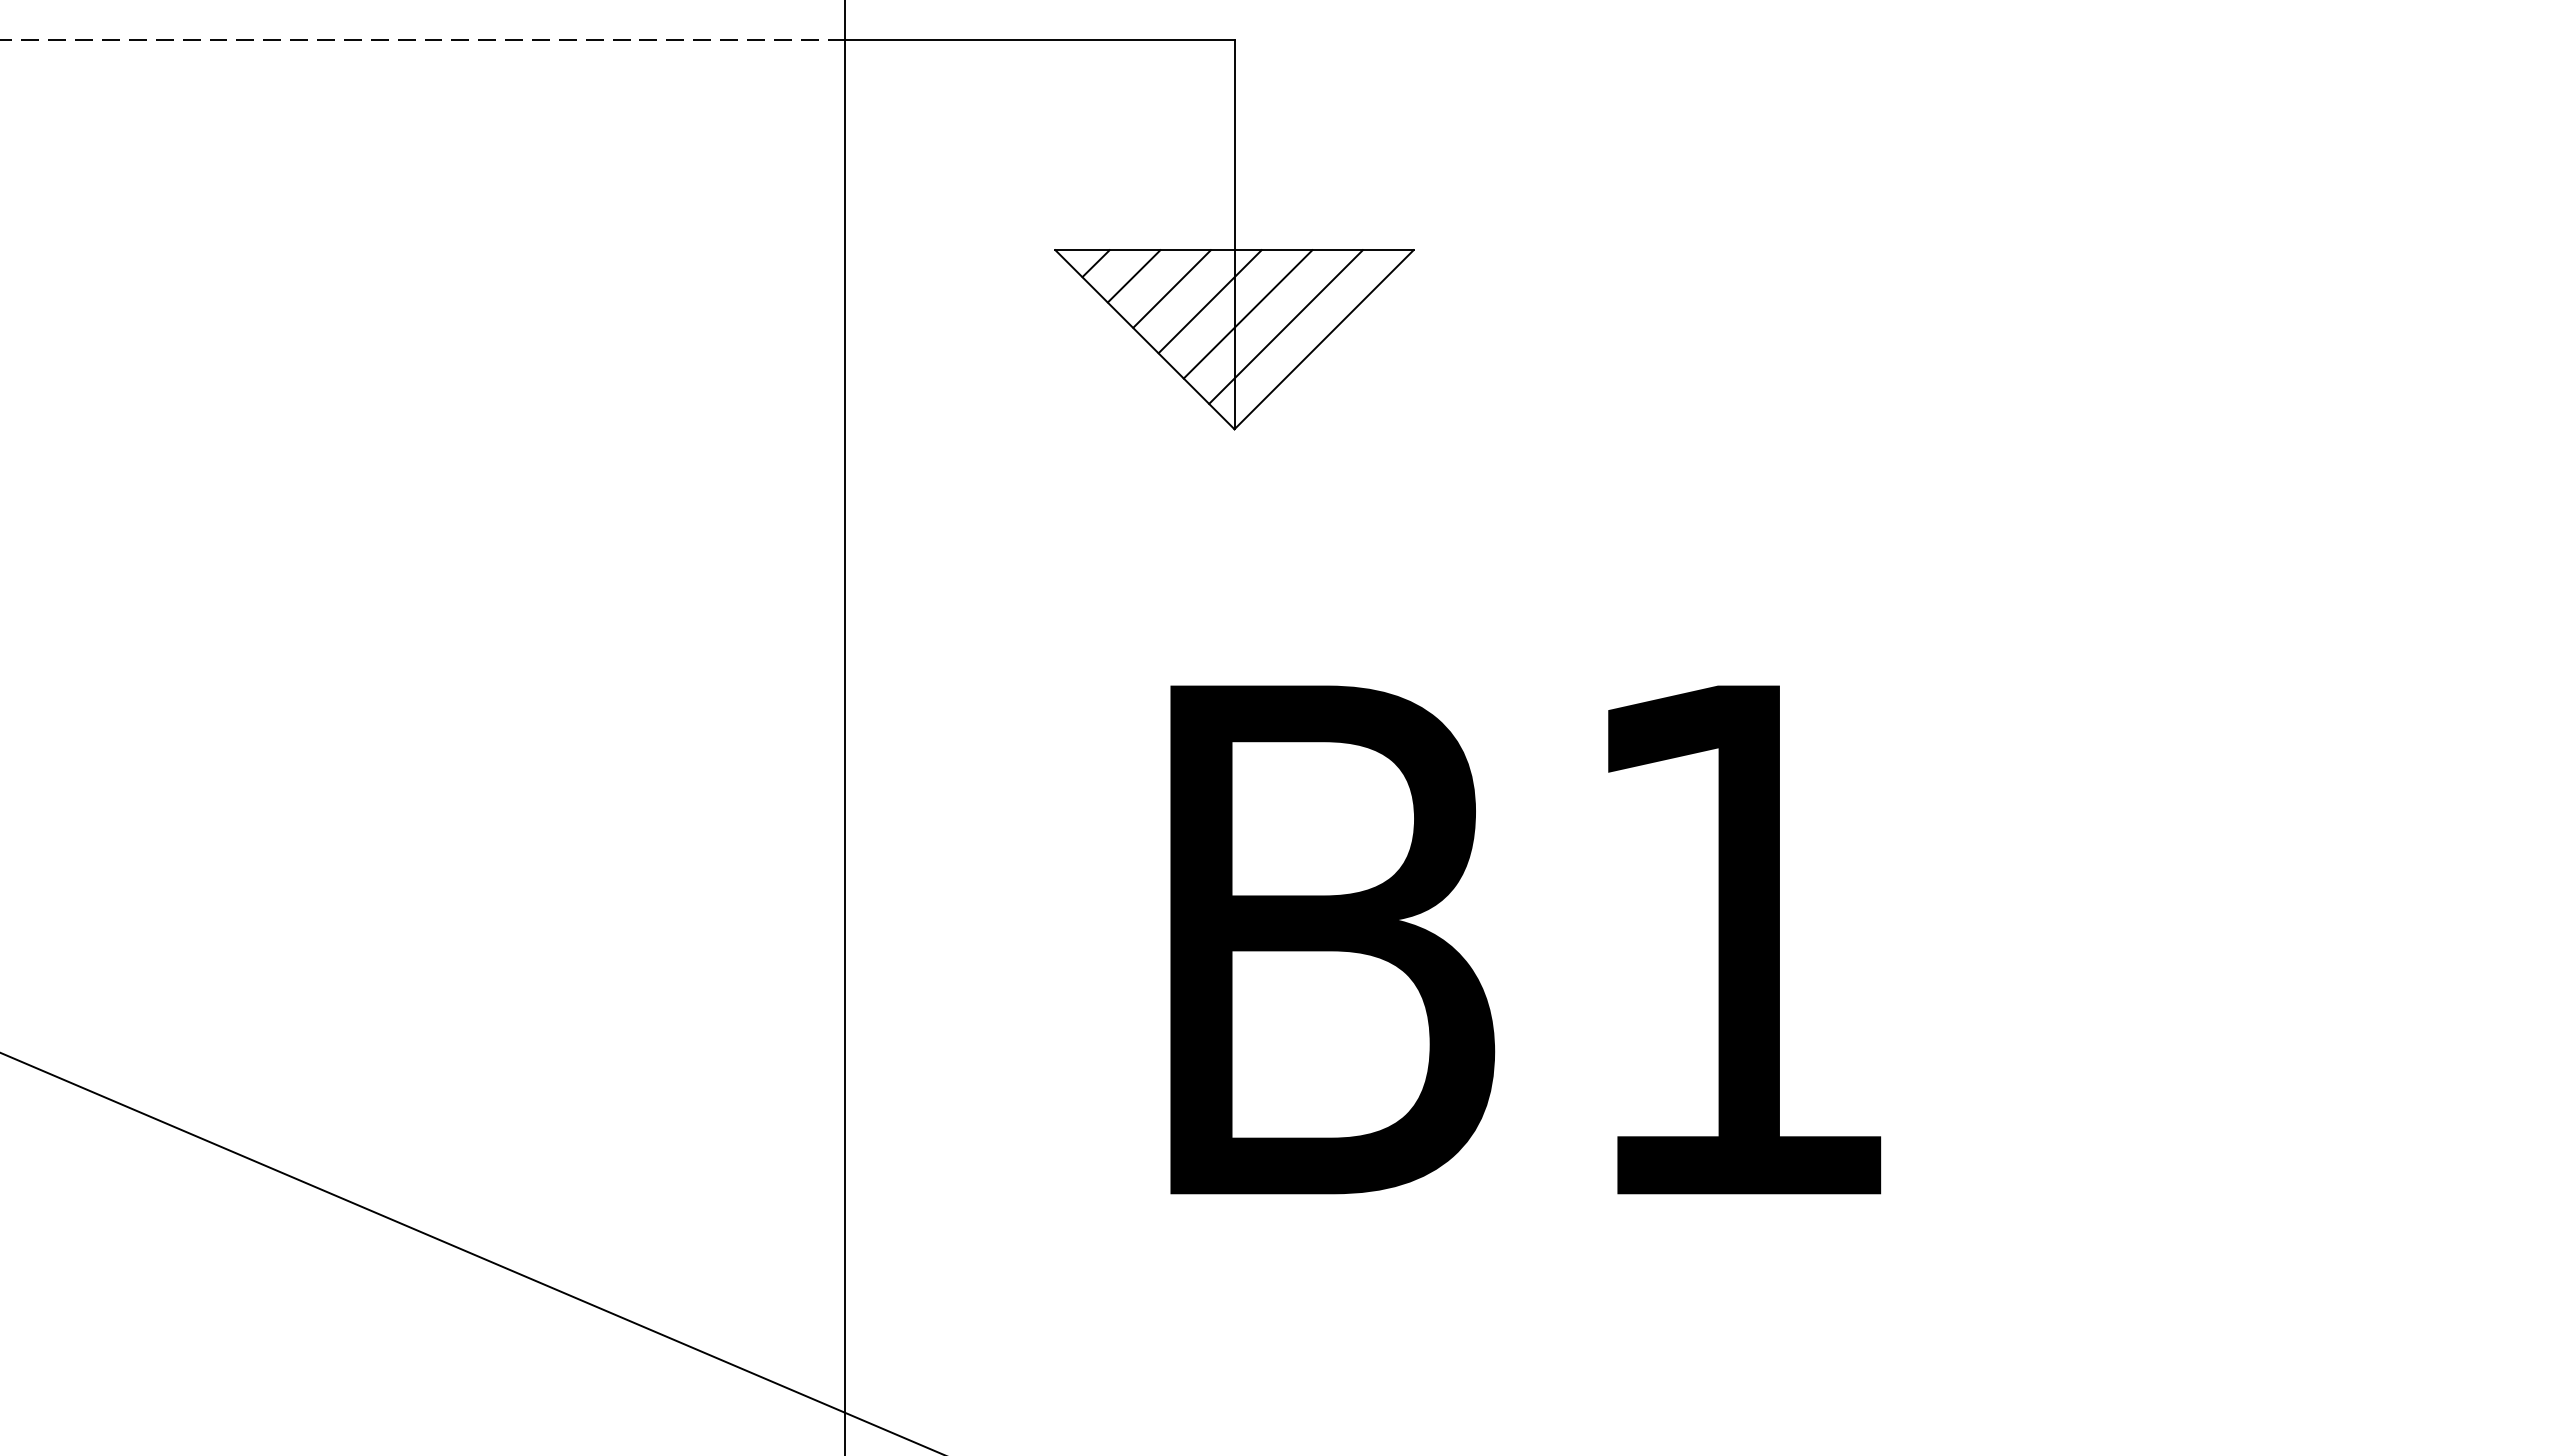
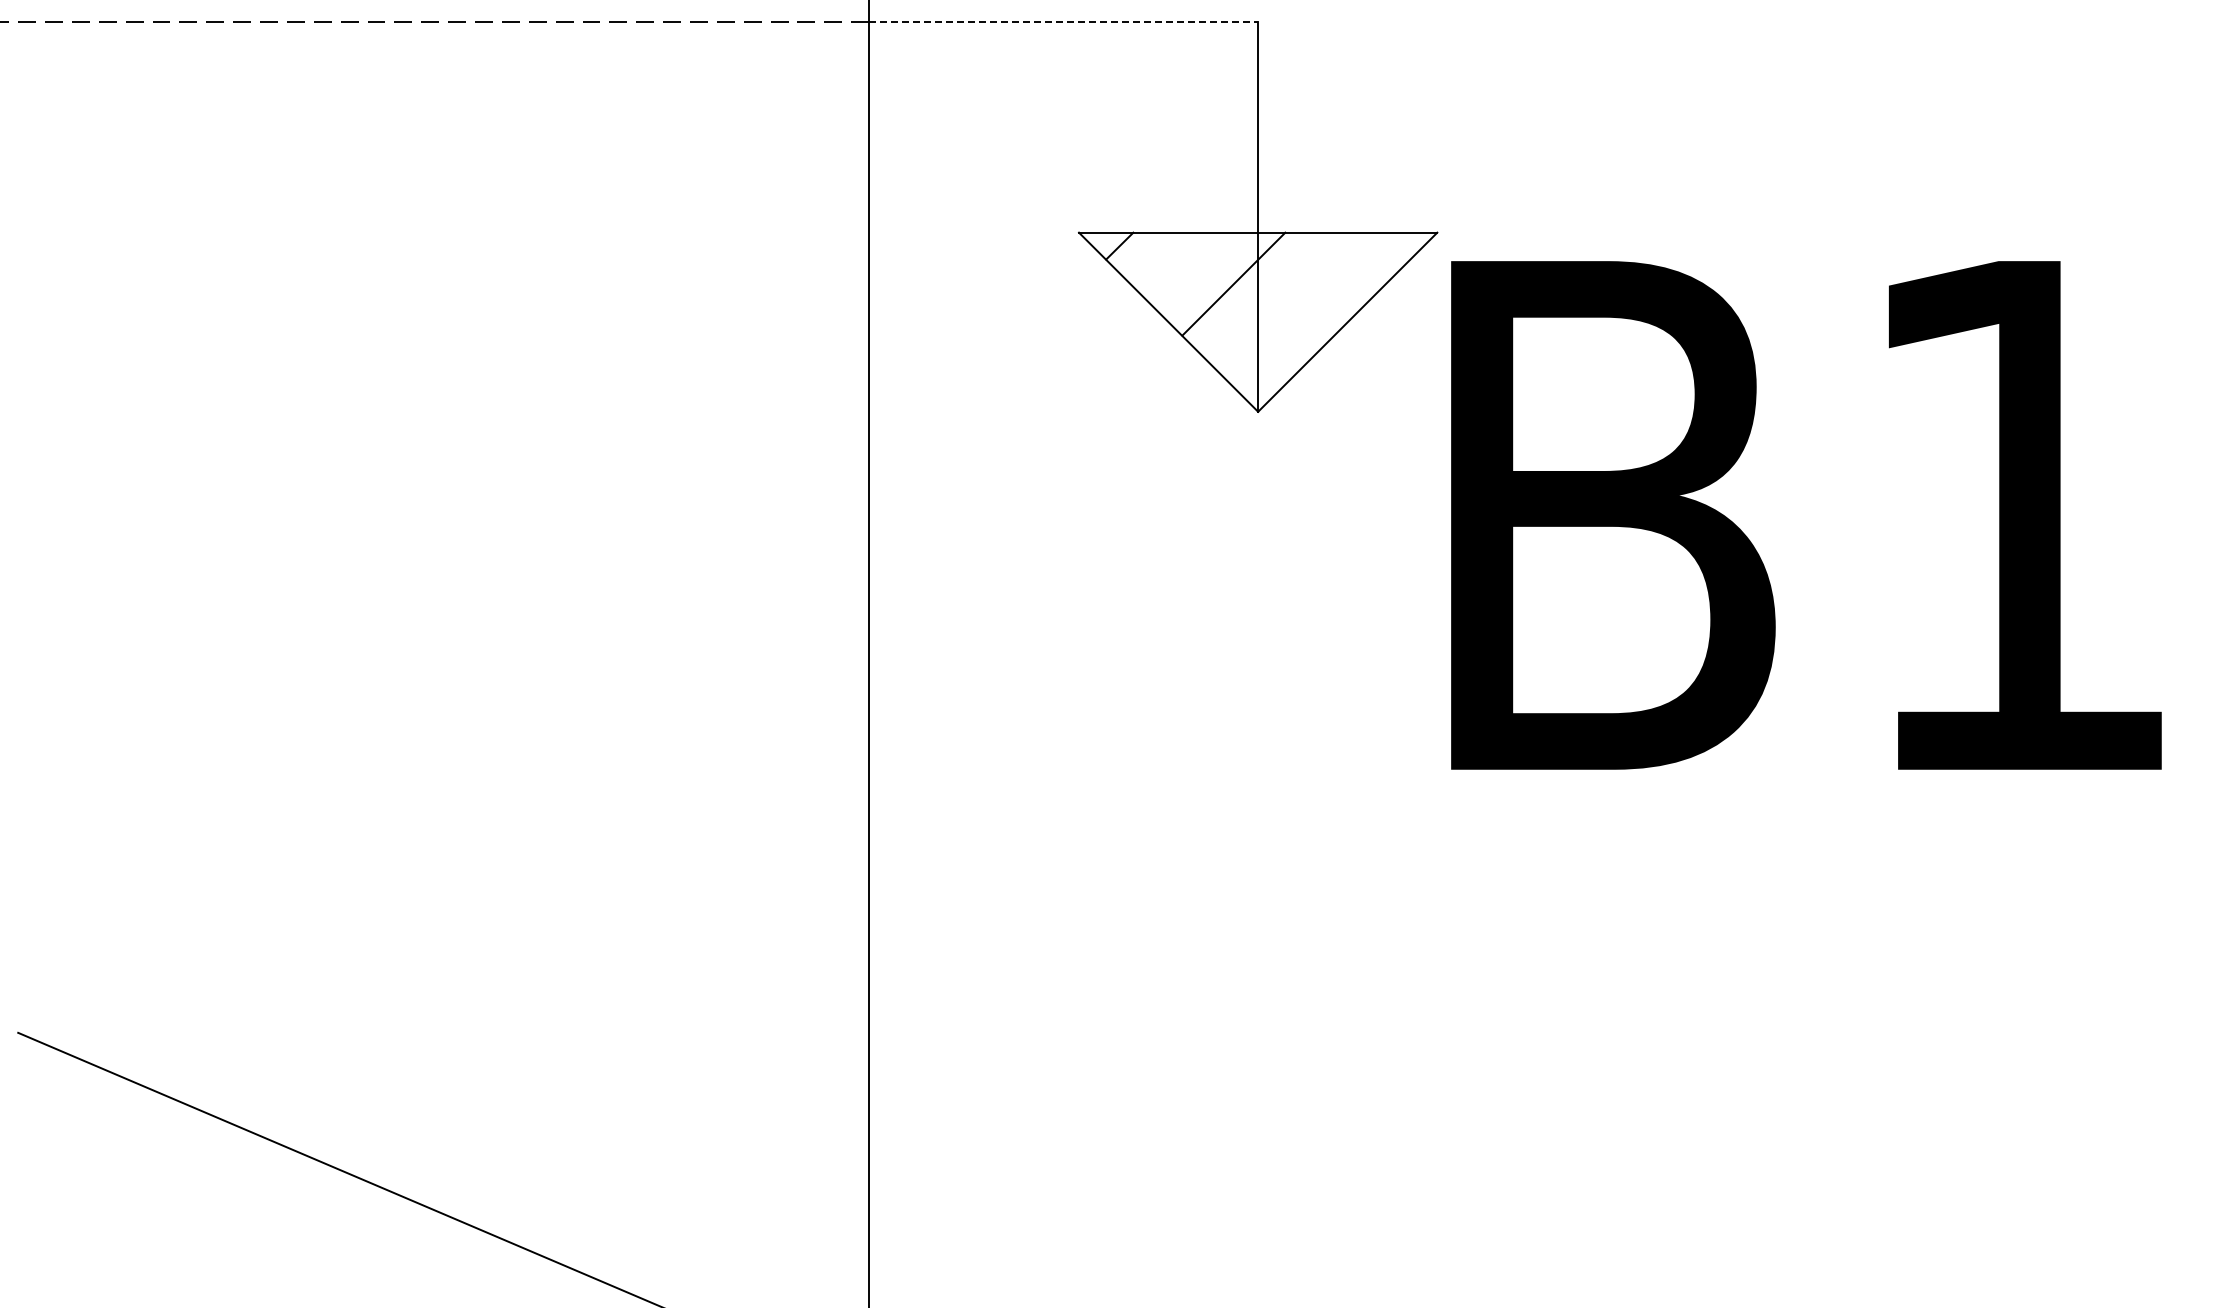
line: (1040, 39) -> (1064, 22), solid -> dashed
line: (1133, 276) -> (1157, 259), removed
line: (1171, 288) -> (1195, 271), removed
line: (1247, 314) -> (1271, 297), removed
line: (1285, 326) -> (1309, 309), removed
text: (1525, 939) -> (1806, 515), moved

